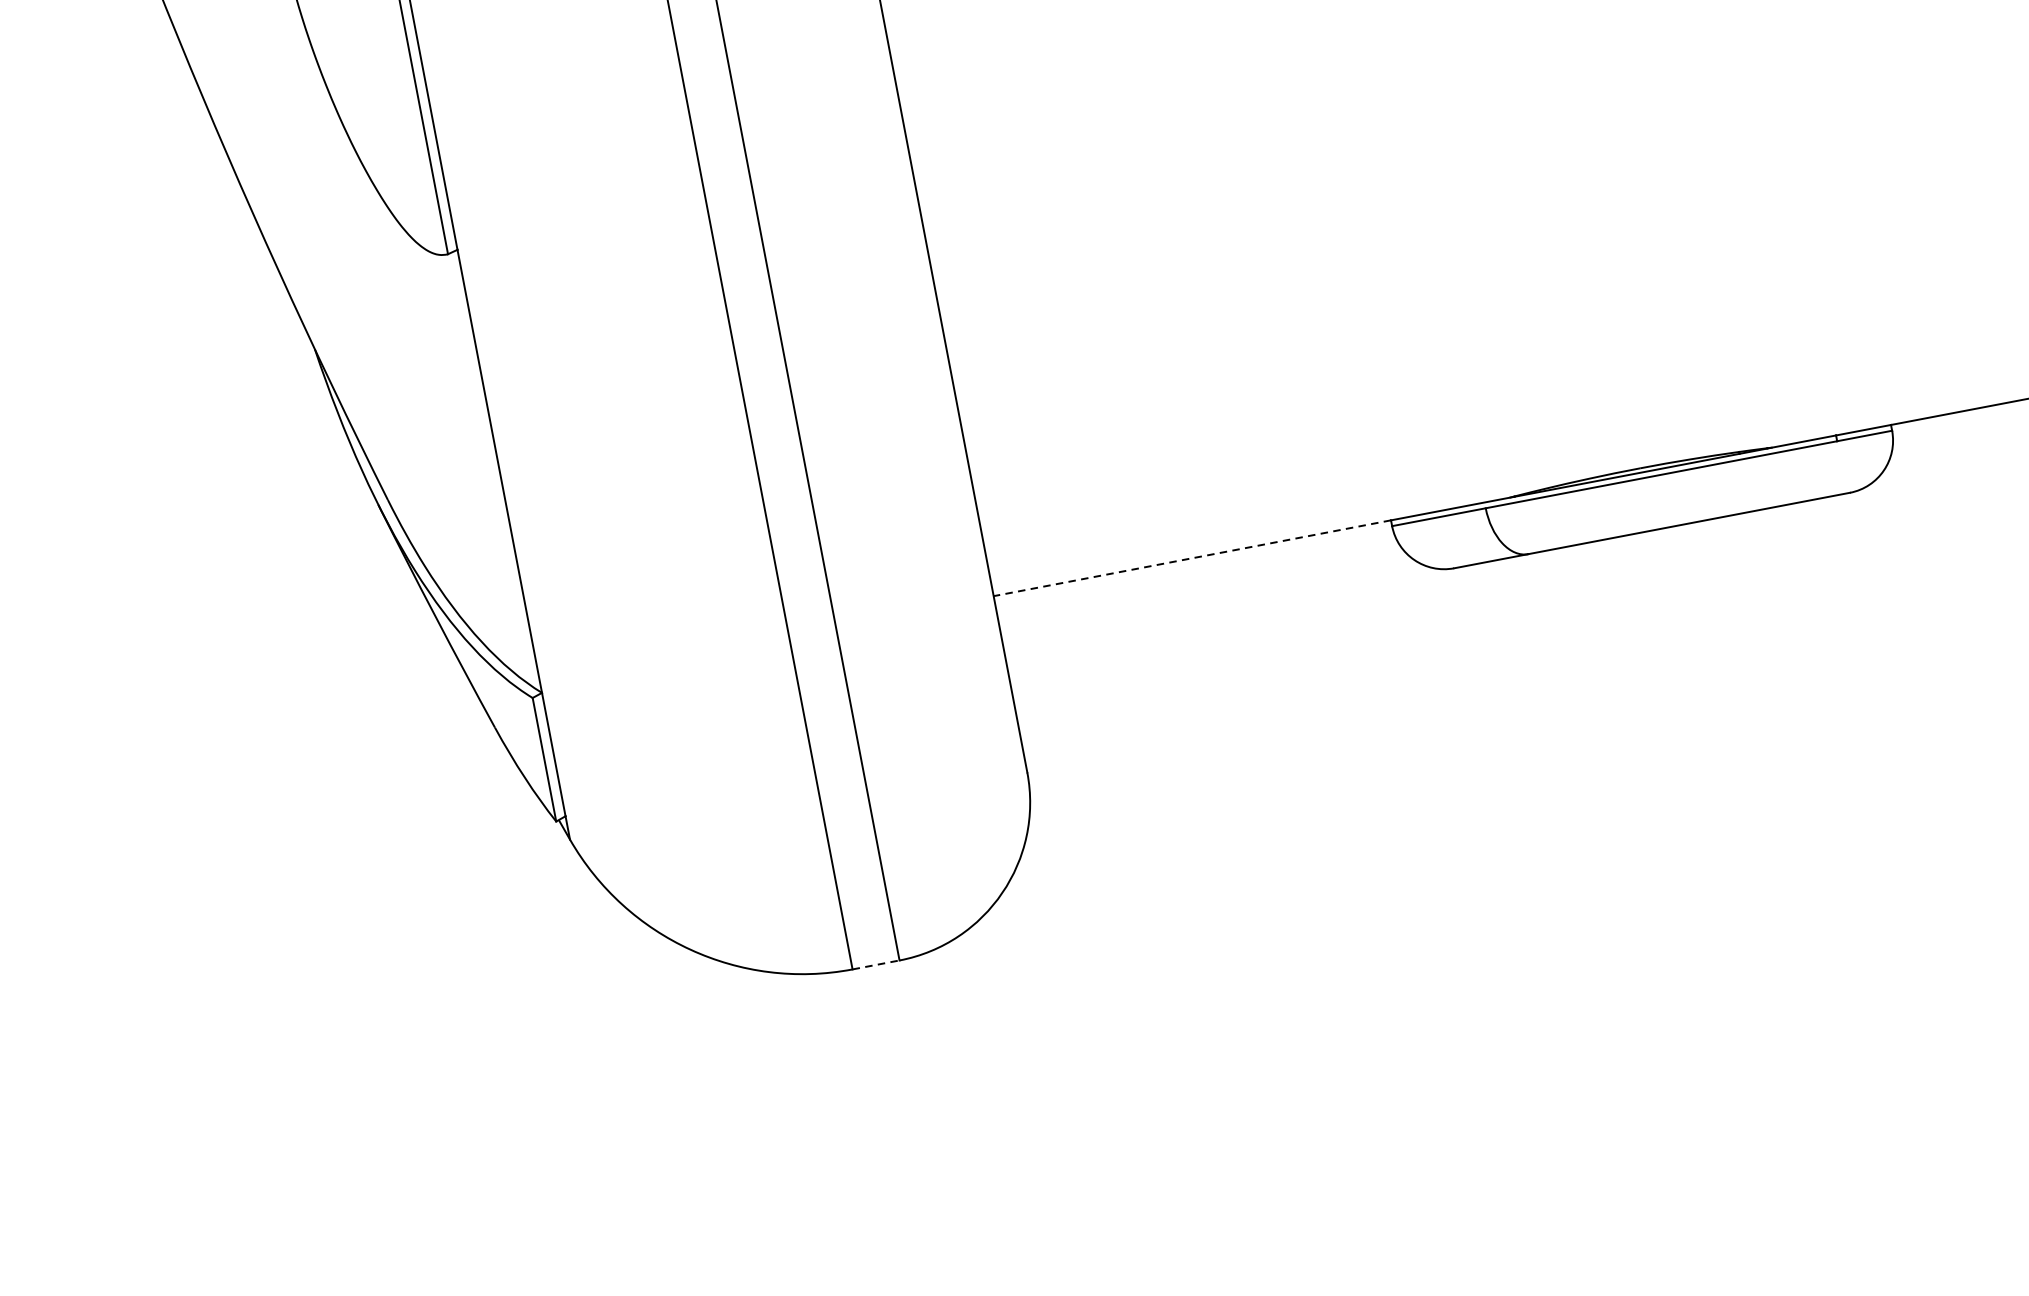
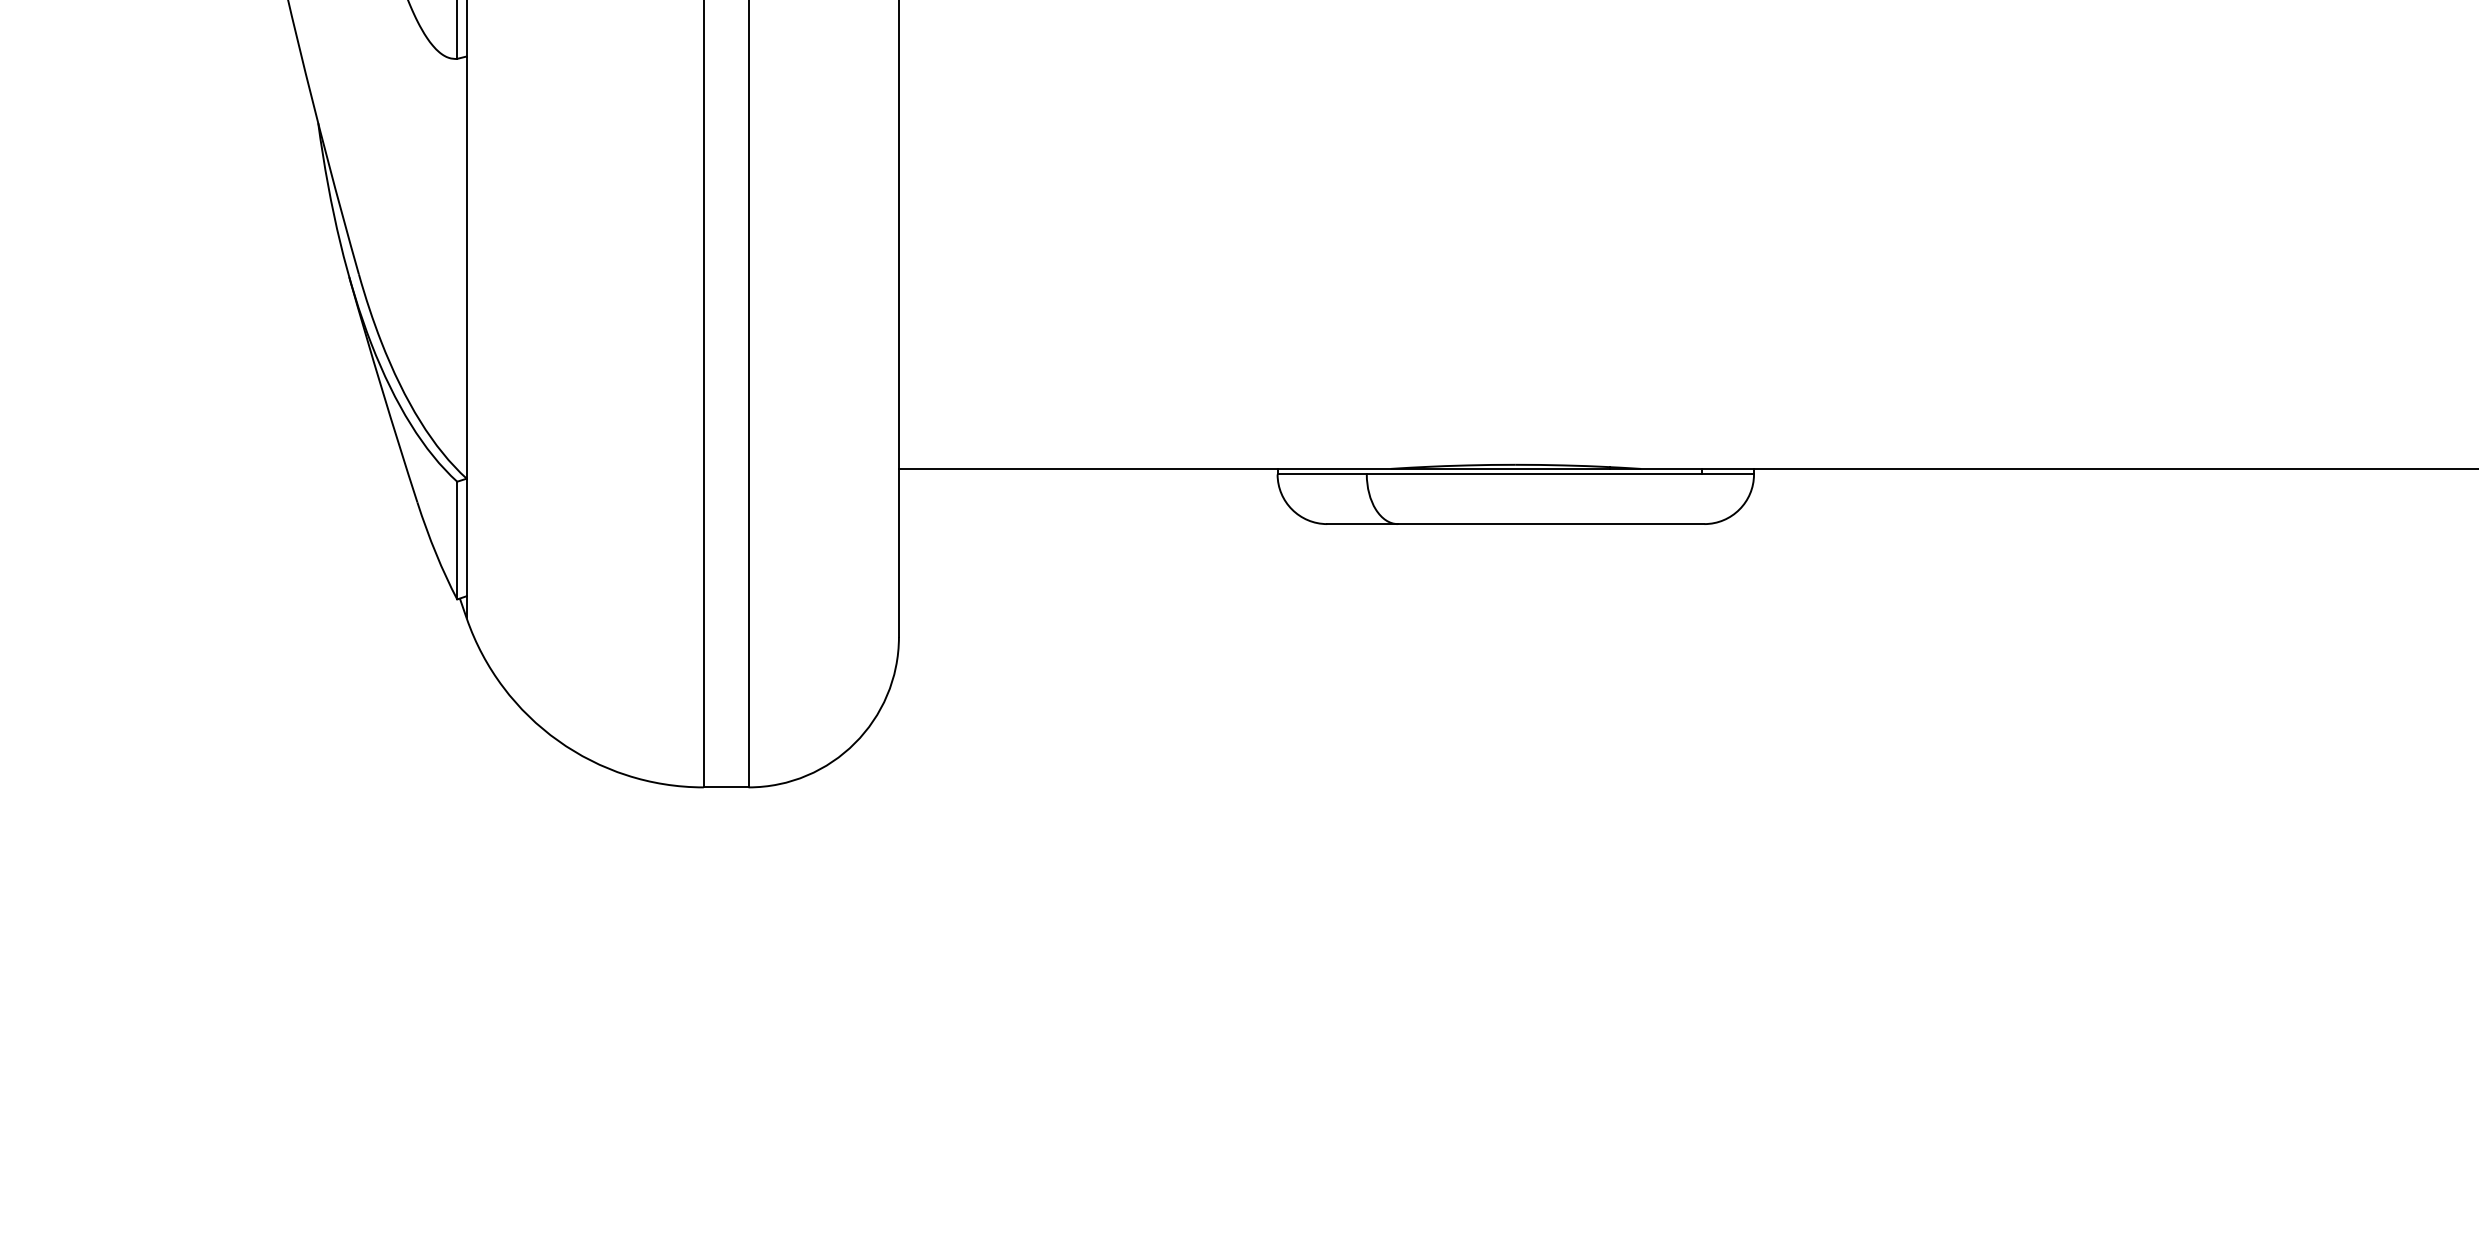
line: (1191, 557) -> (1087, 468), dashed -> solid
line: (876, 964) -> (726, 787), dashed -> solid

